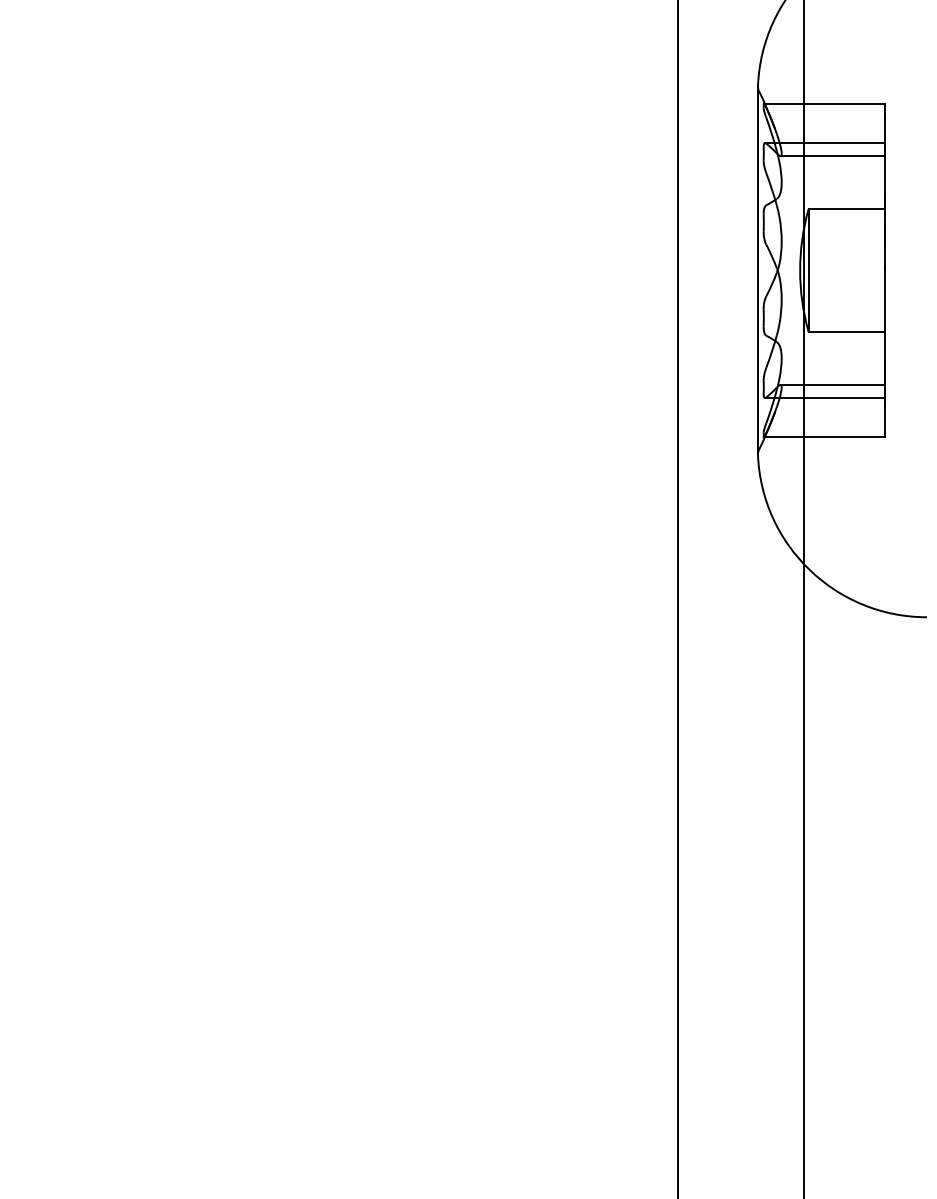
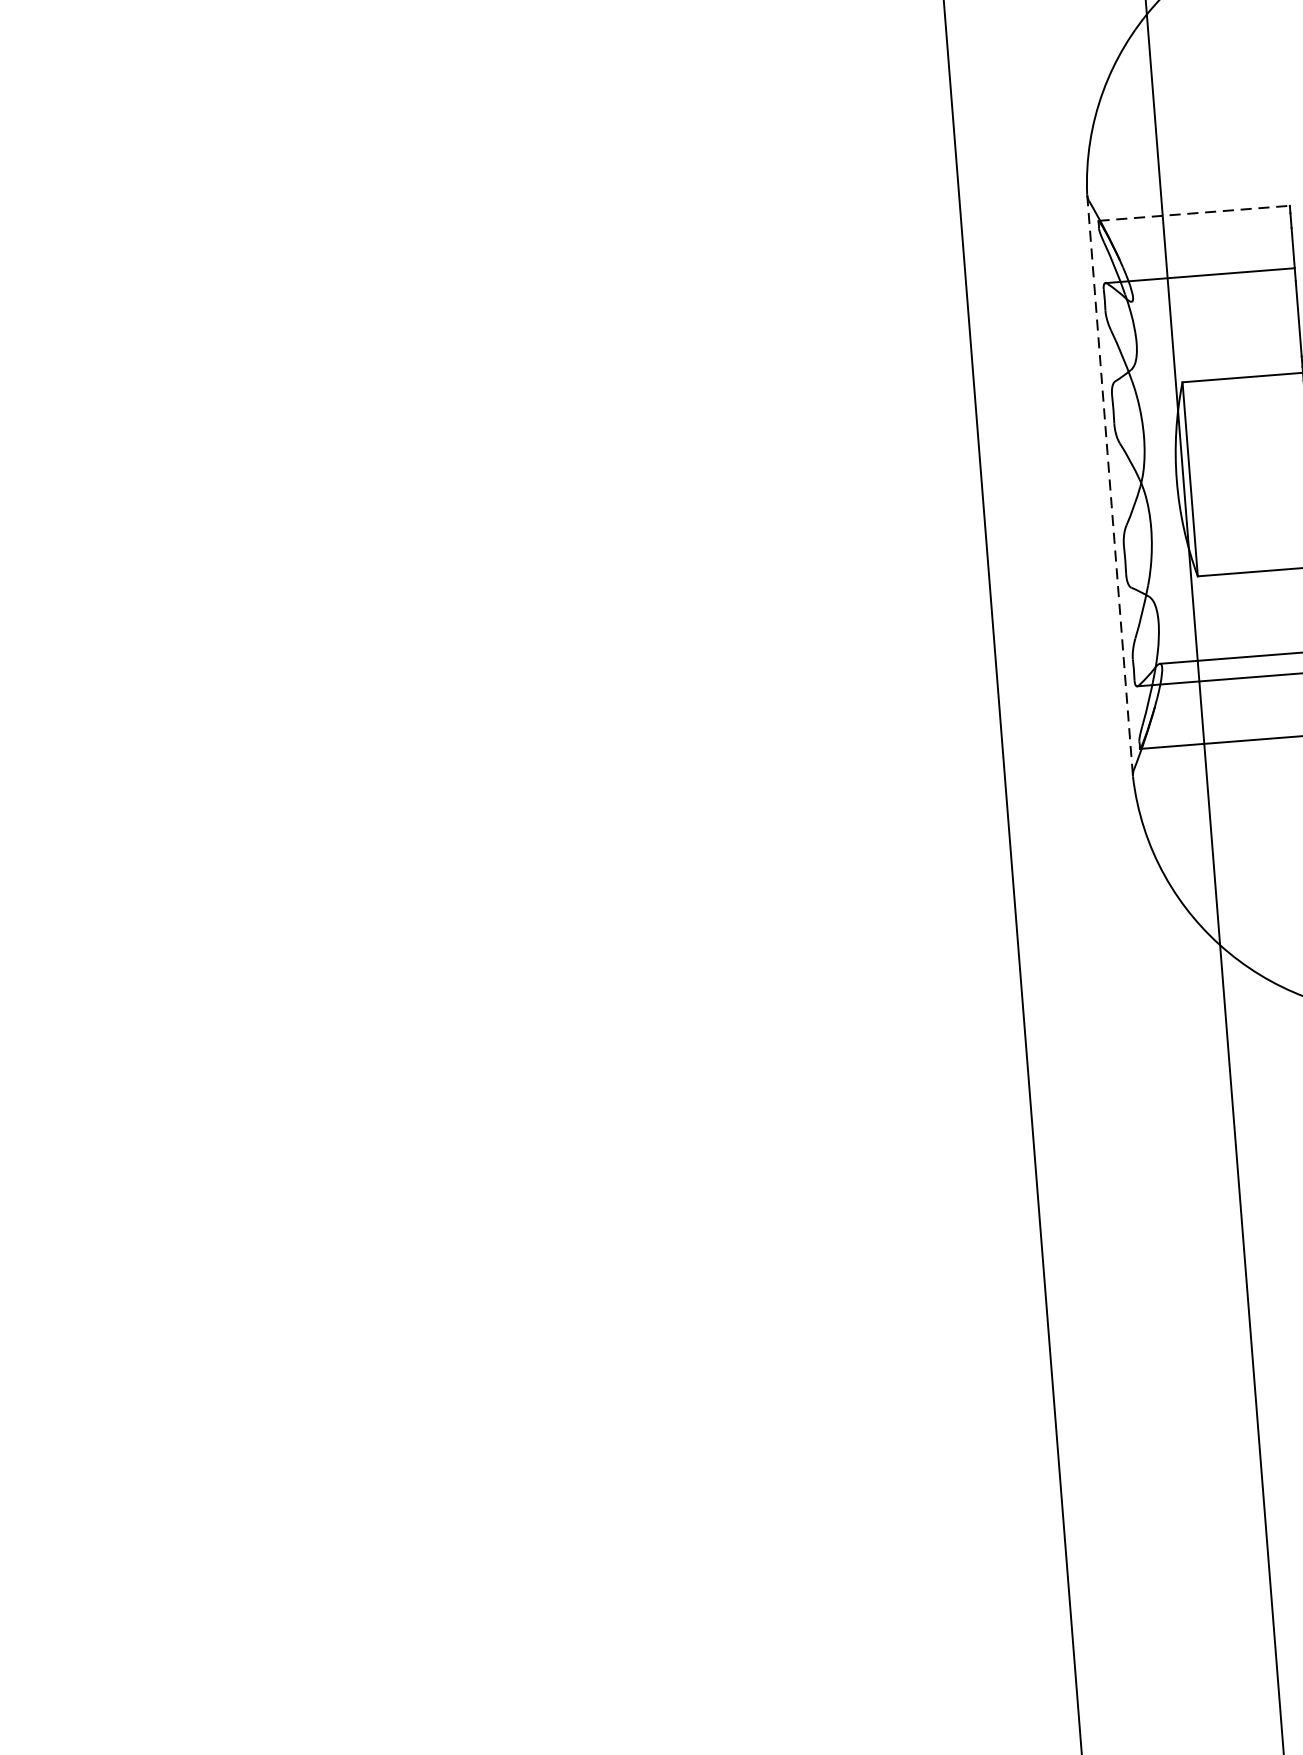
line: (824, 103) -> (1194, 213), solid -> dashed
line: (832, 156) -> (1213, 295), removed
line: (757, 270) -> (1109, 485), solid -> dashed

